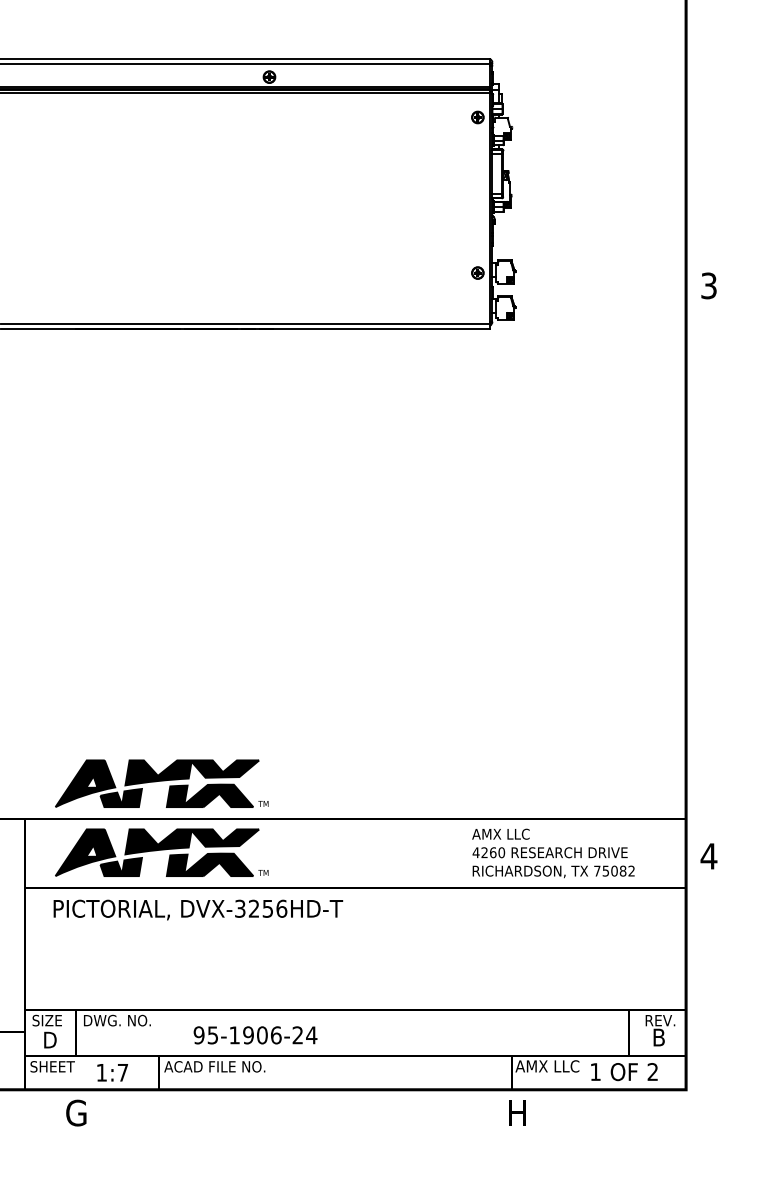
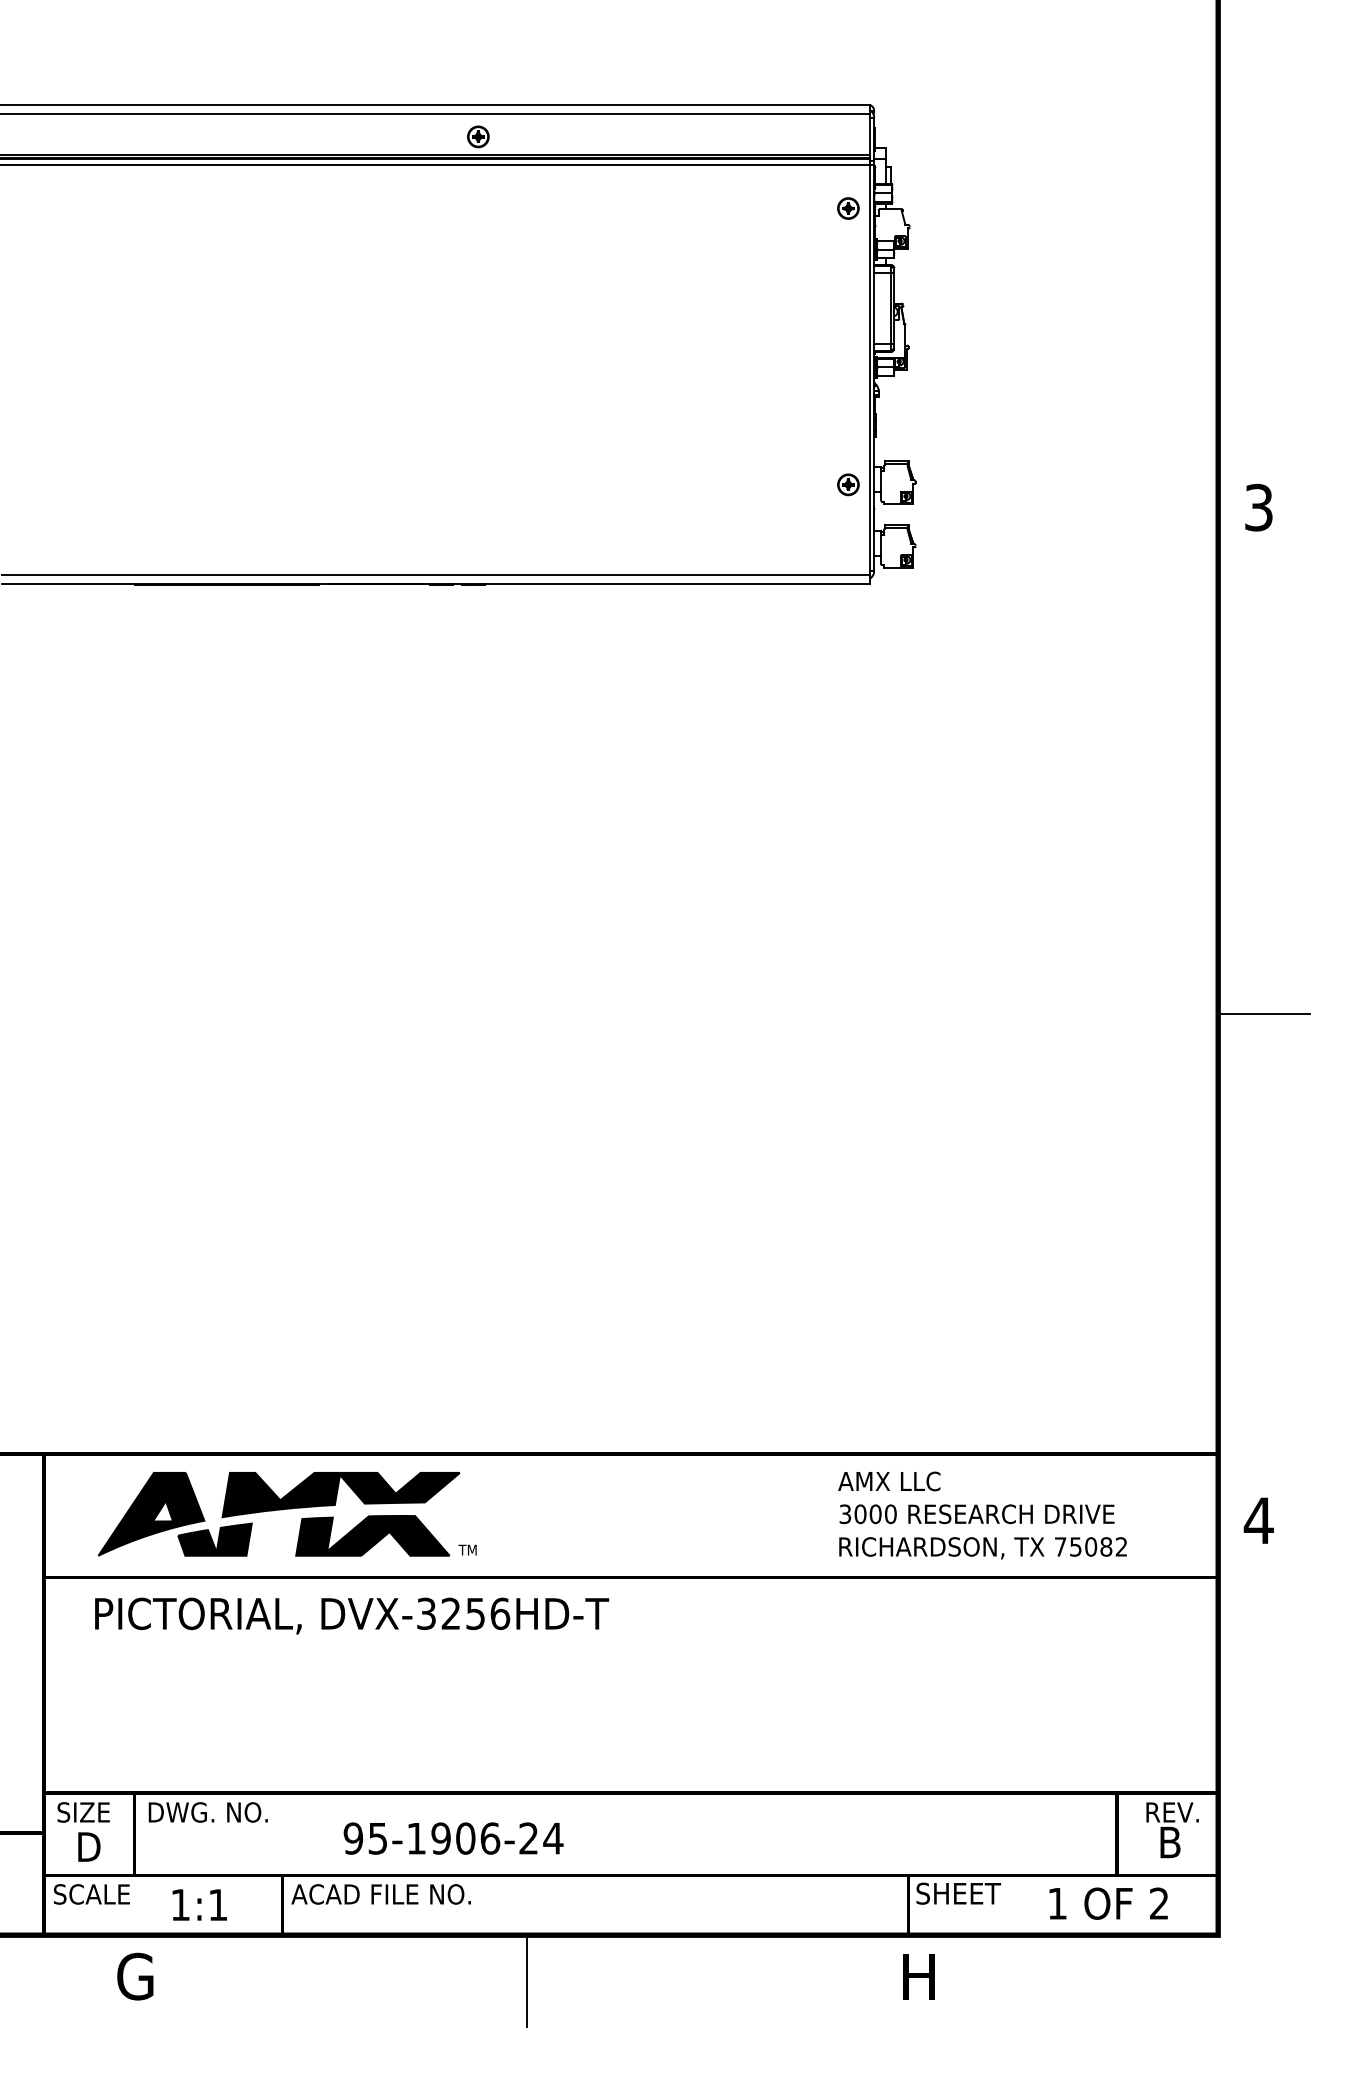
line: (711, 571) -> (1263, 1014), added
part: (161, 783) -> (286, 1391), removed
text: (484, 852) -> (860, 1513), 4260 -> 3000
text: (56, 1066) -> (100, 1893), SHEET -> SCALE
text: (547, 1066) -> (972, 1893), AMX LLC -> SHEET
text: (123, 1072) -> (219, 1904), 1:7 -> 1:1
line: (297, 1115) -> (528, 1980), added

